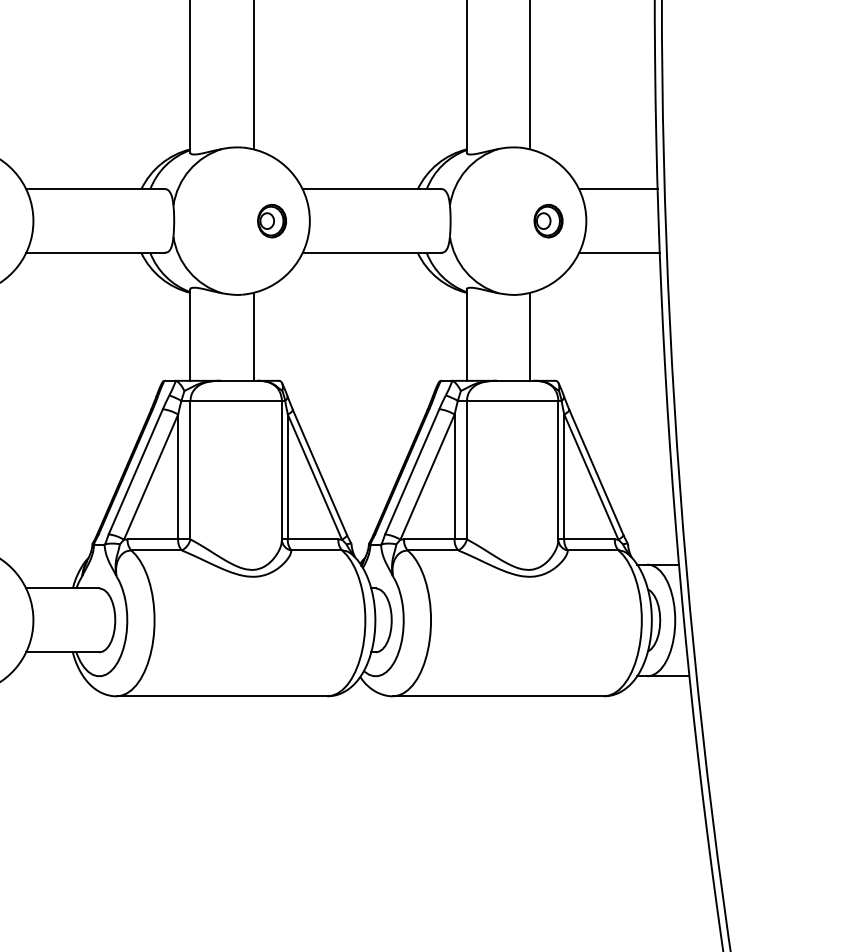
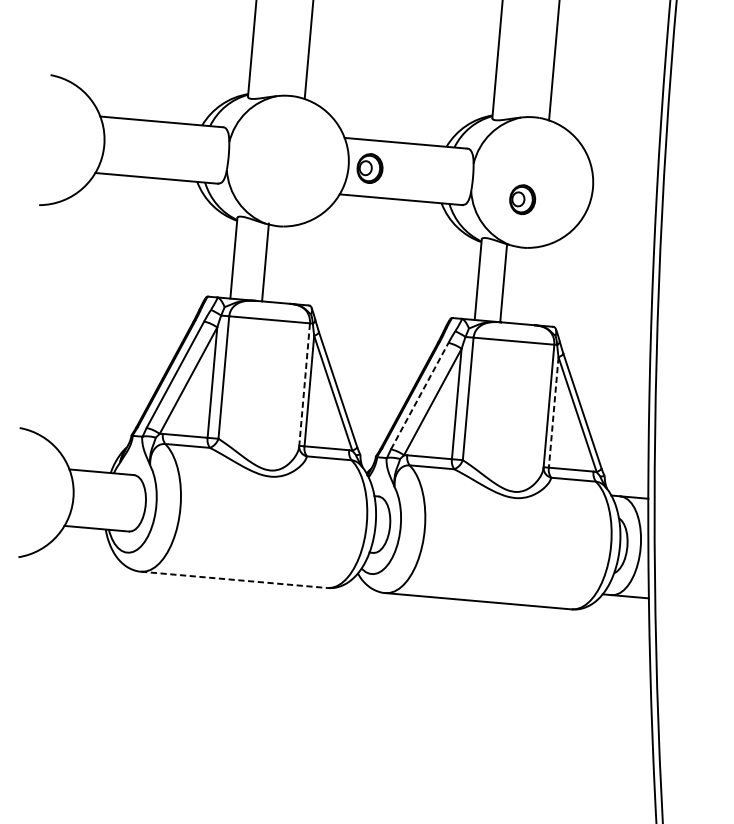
line: (618, 189) -> (623, 162), removed
part: (271, 220) -> (369, 167), moved
part: (548, 220) -> (522, 199), moved
line: (619, 253) -> (619, 219), removed
line: (253, 336) -> (265, 262), moved
line: (530, 336) -> (503, 283), moved
line: (281, 470) -> (304, 384), solid -> dashed
line: (412, 471) -> (419, 395), solid -> dashed
line: (564, 477) -> (553, 412), solid -> dashed
line: (222, 696) -> (234, 580), solid -> dashed

